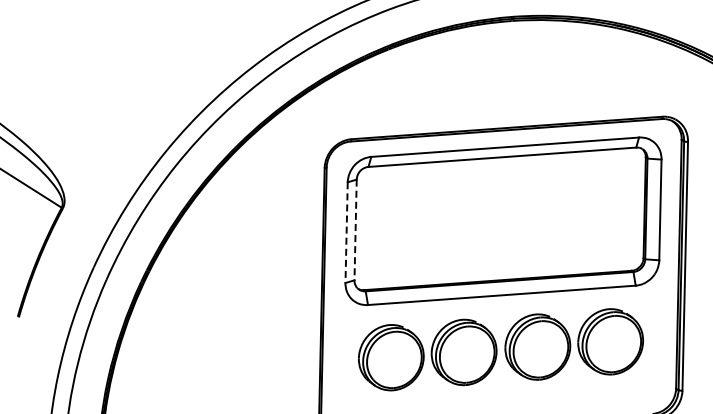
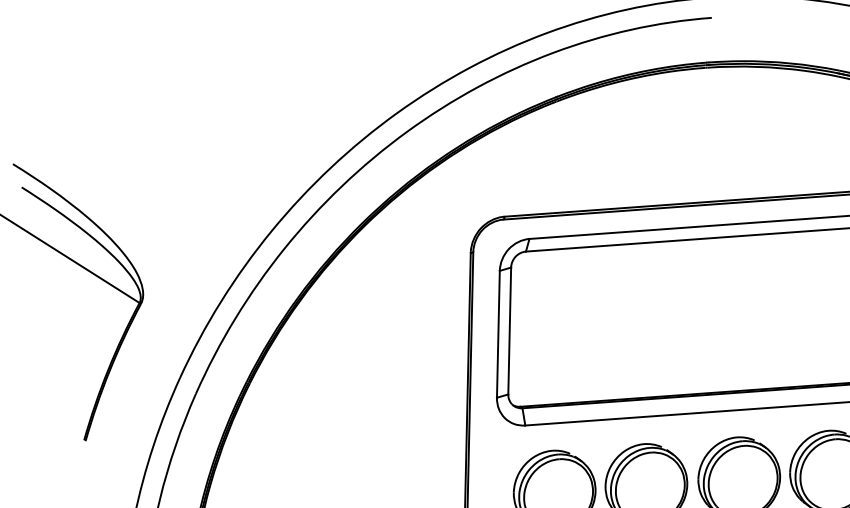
line: (355, 230) -> (509, 331), dashed -> solid
line: (346, 233) -> (498, 335), dashed -> solid

